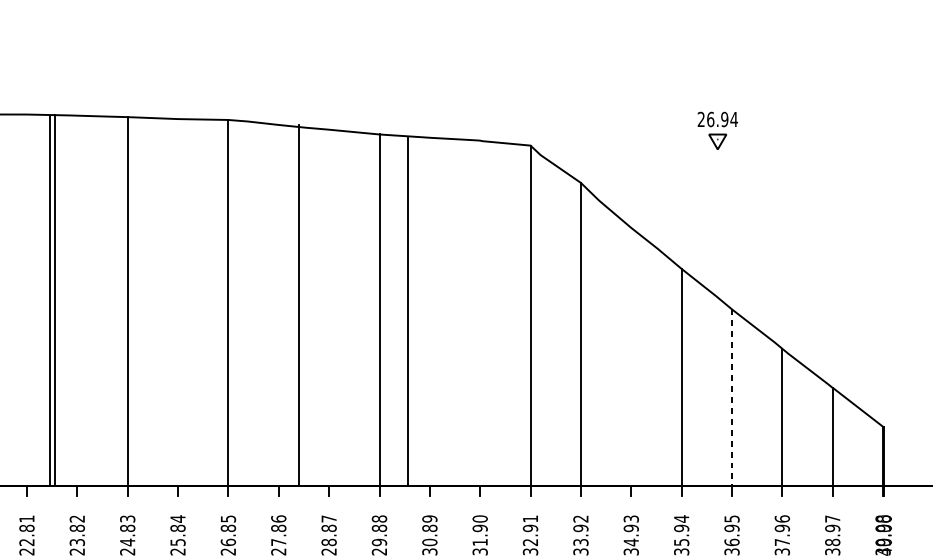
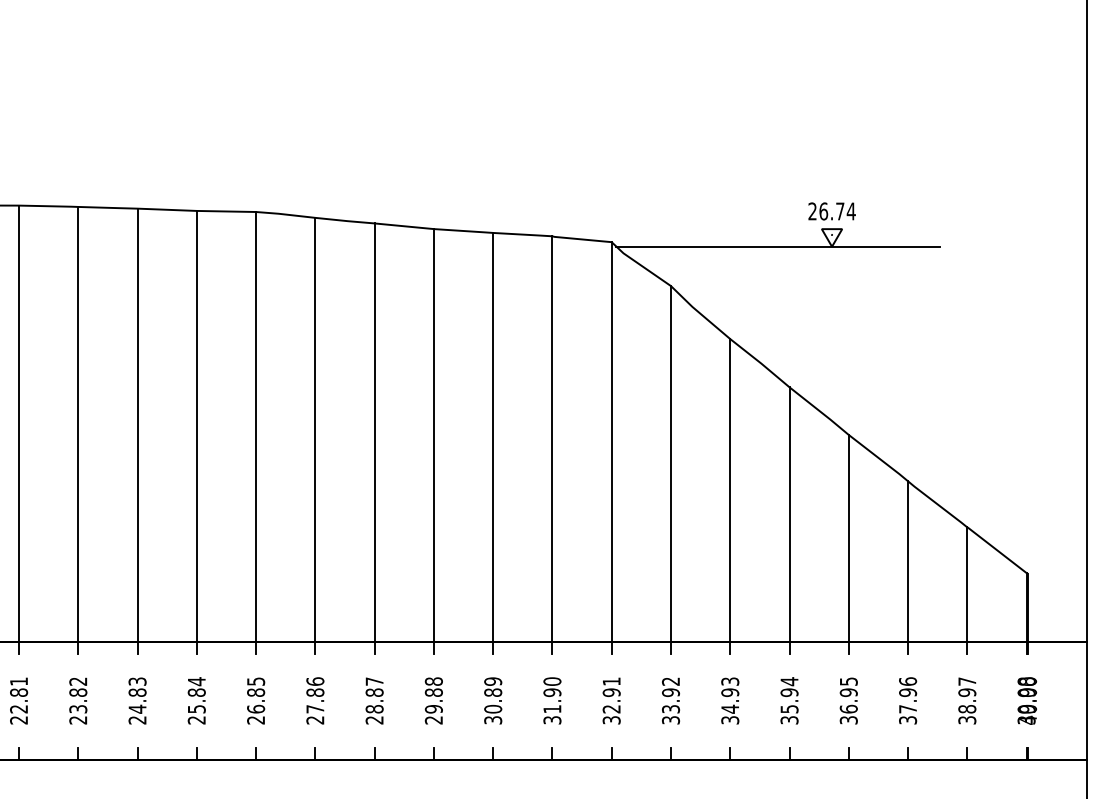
text: (724, 119) -> (840, 211), 26.94 -> 26.74
line: (672, 149) -> (778, 246), added
line: (55, 299) -> (19, 423), moved
line: (50, 300) -> (78, 424), moved
line: (177, 302) -> (196, 426), added
line: (299, 304) -> (315, 429), moved
line: (329, 307) -> (374, 432), added
line: (408, 311) -> (493, 437), moved
line: (480, 313) -> (552, 439), added
line: (631, 356) -> (730, 490), added
line: (731, 397) -> (848, 538), dashed -> solid

